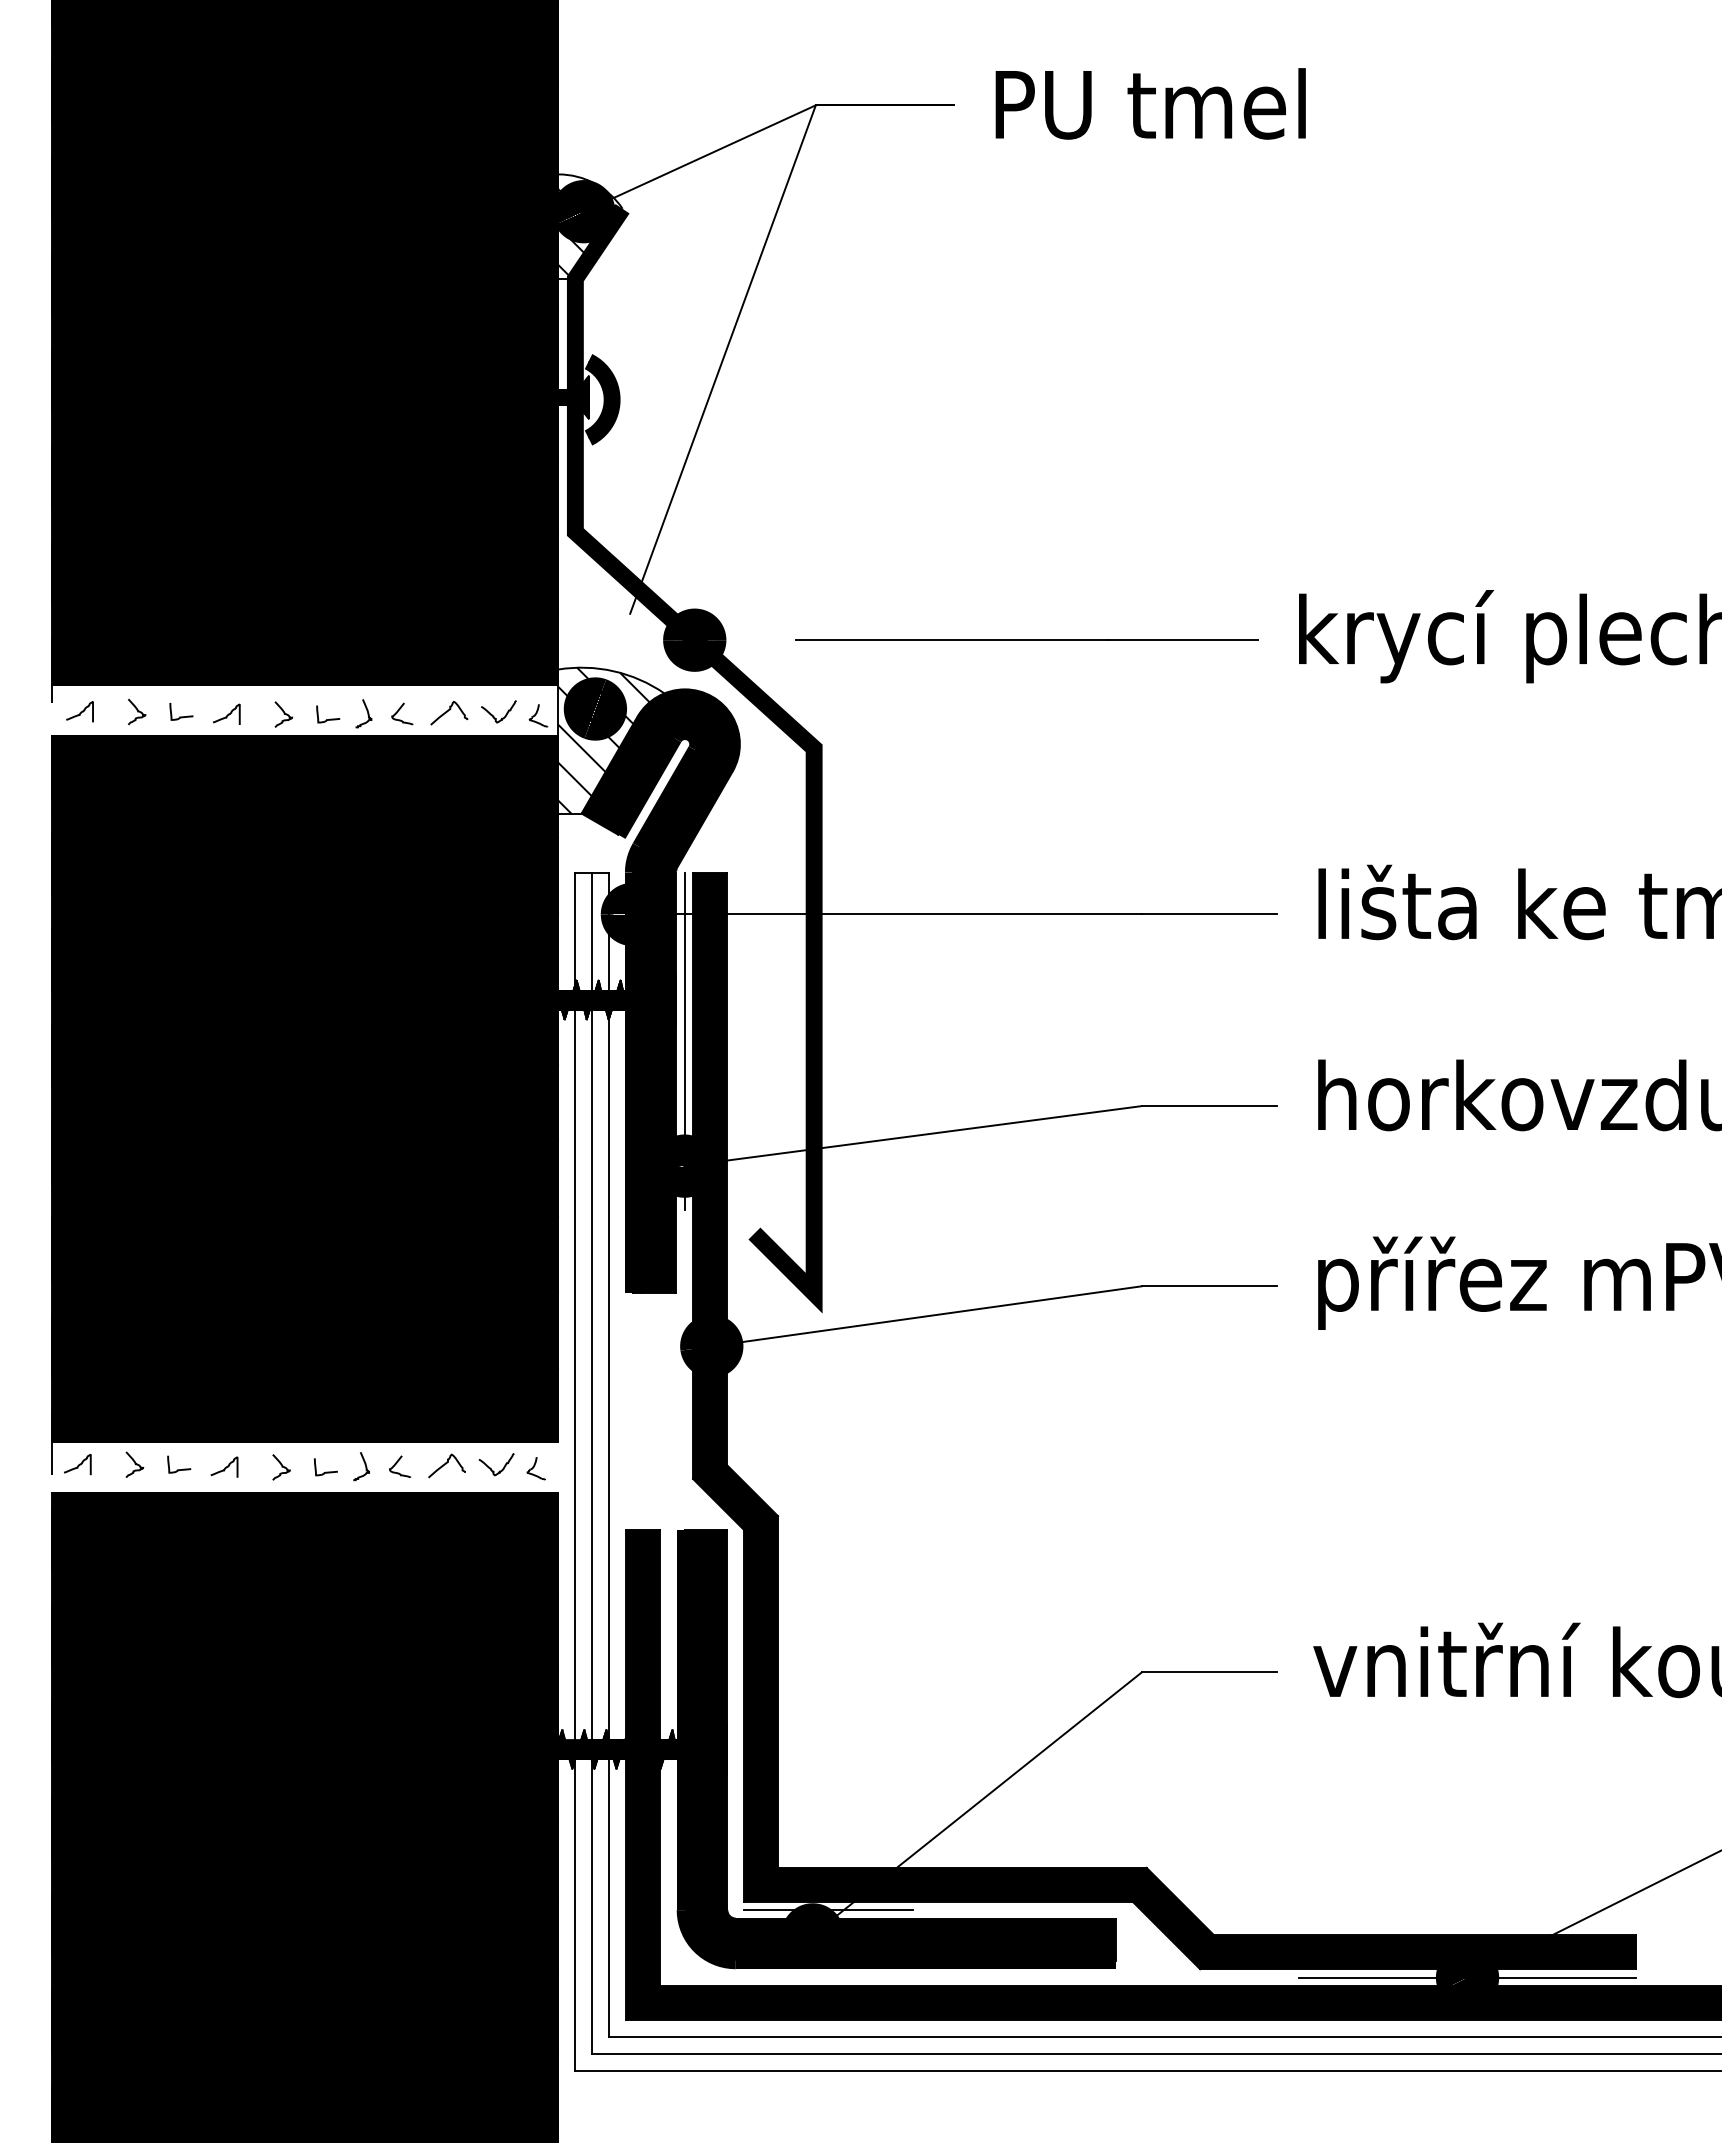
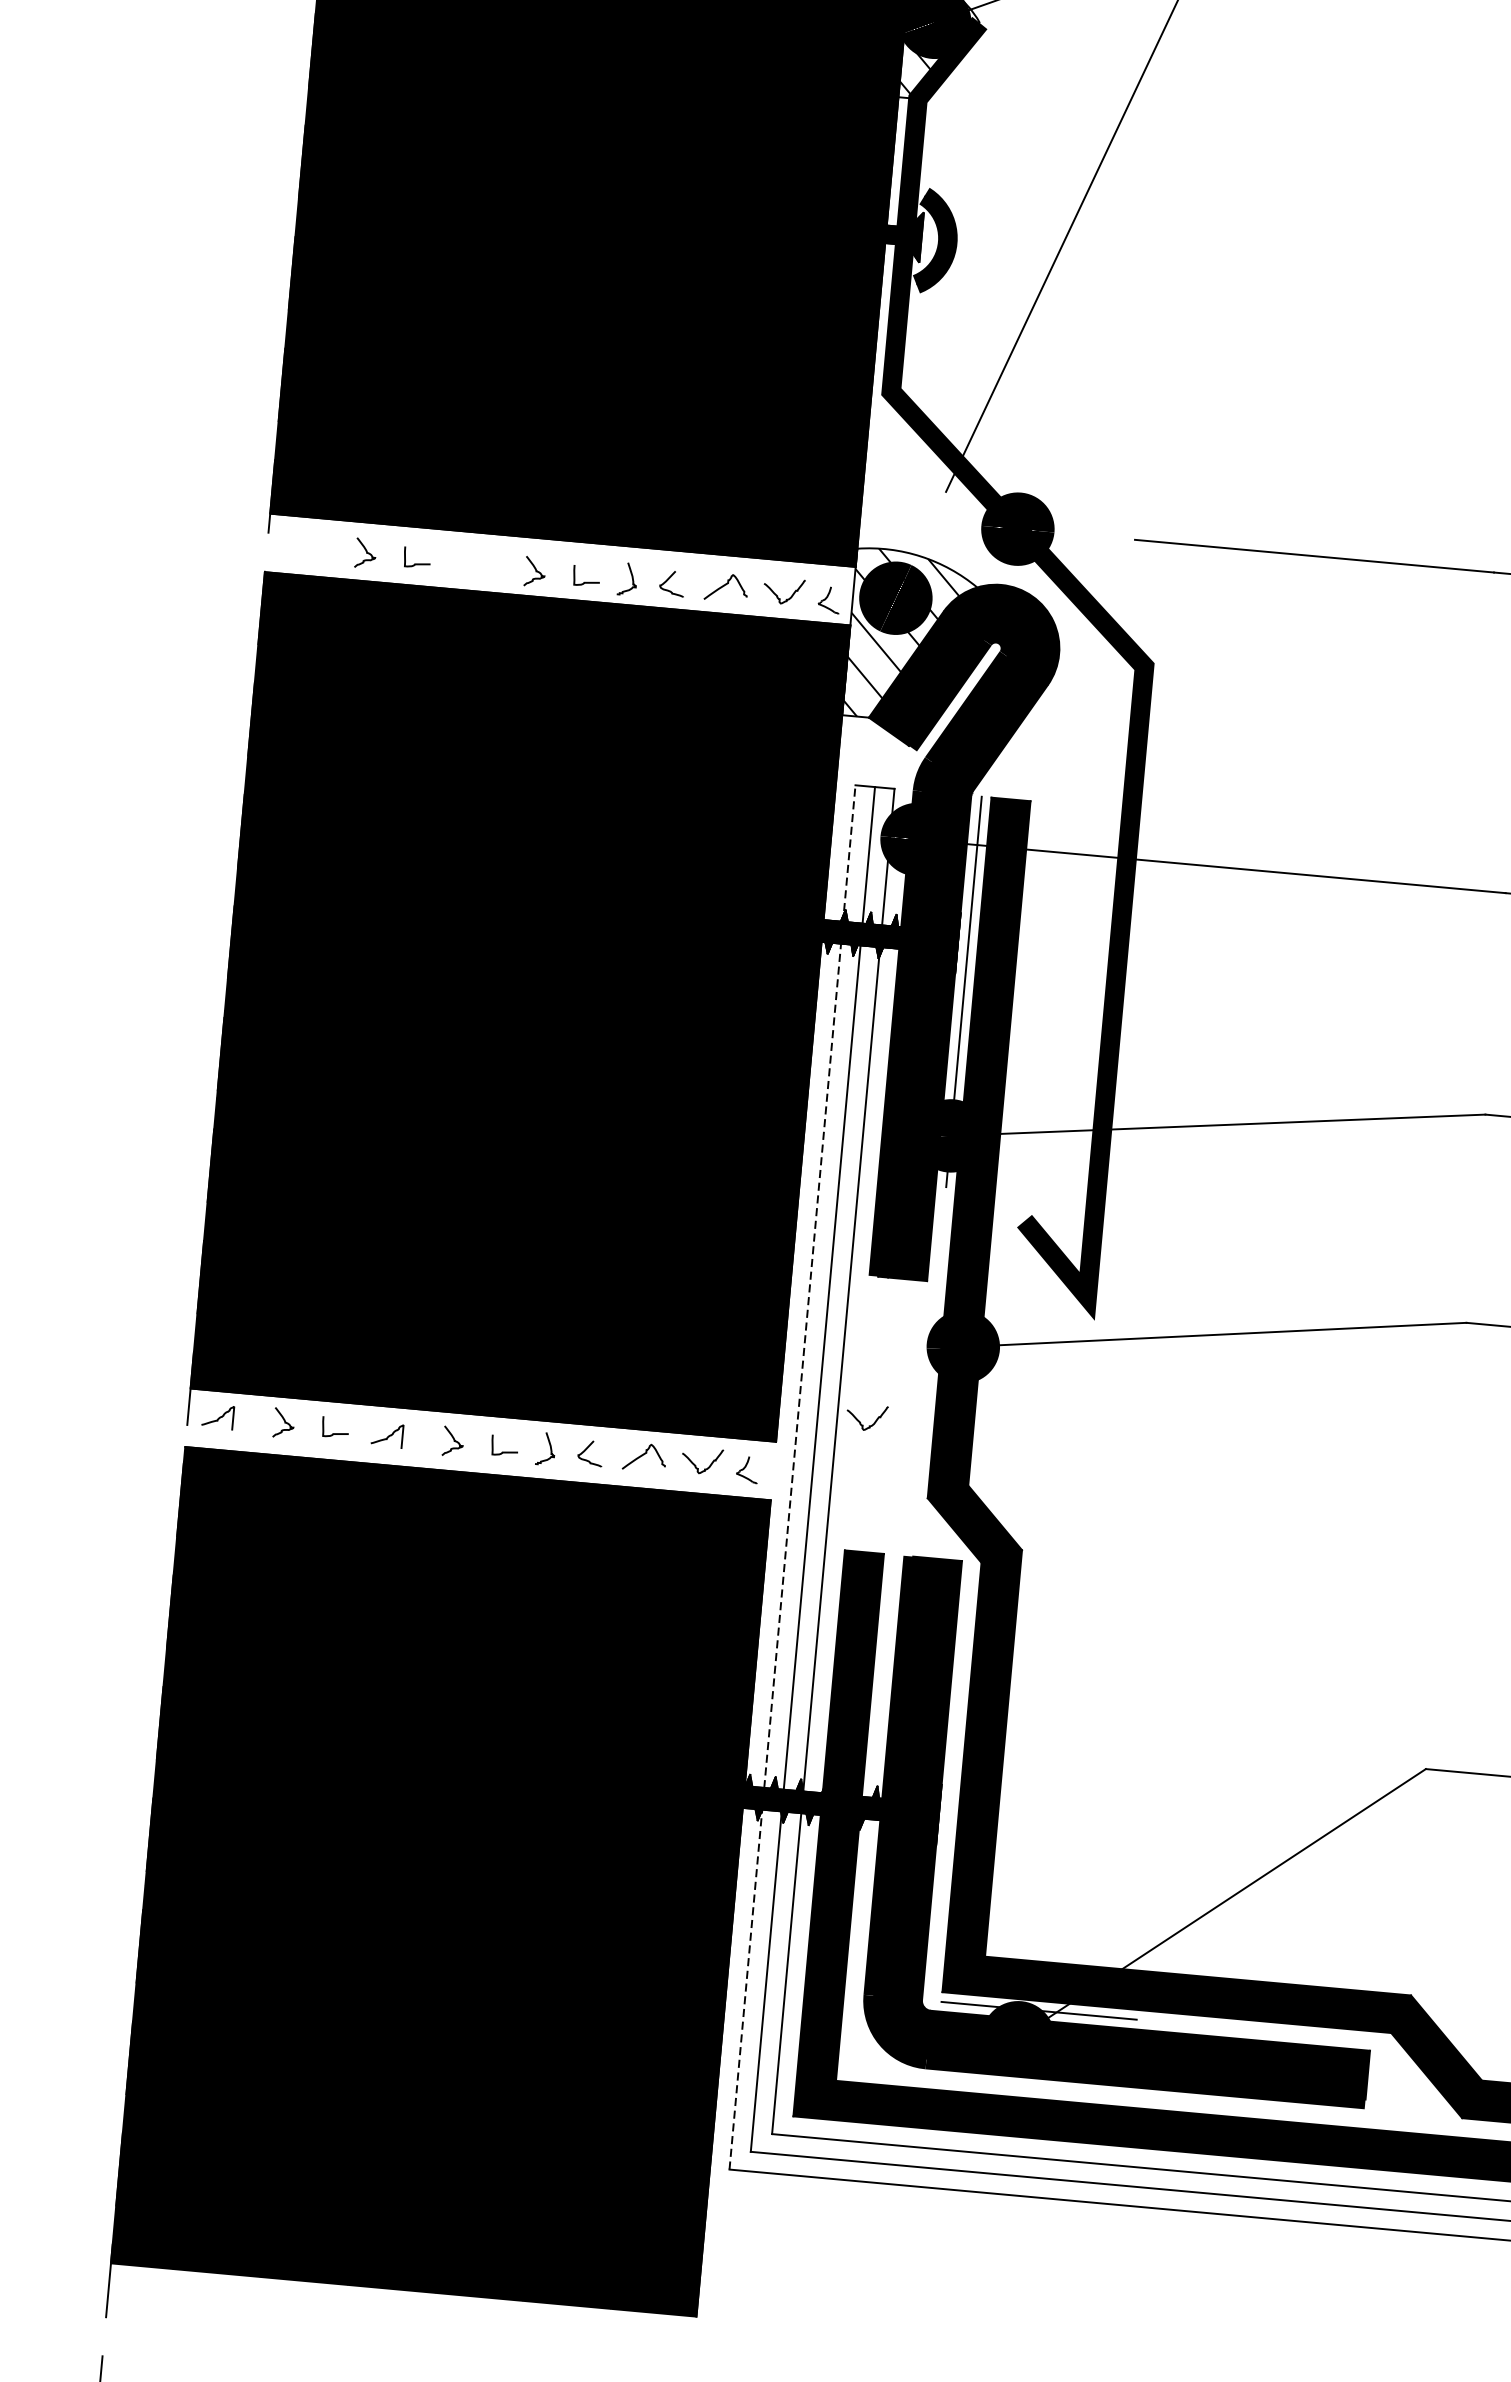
curve: (80, 711) -> (300, 546), removed
curve: (227, 714) -> (470, 565), removed
curve: (629, 1418) -> (860, 1421), added
line: (575, 1471) -> (792, 1477), solid -> dashed

